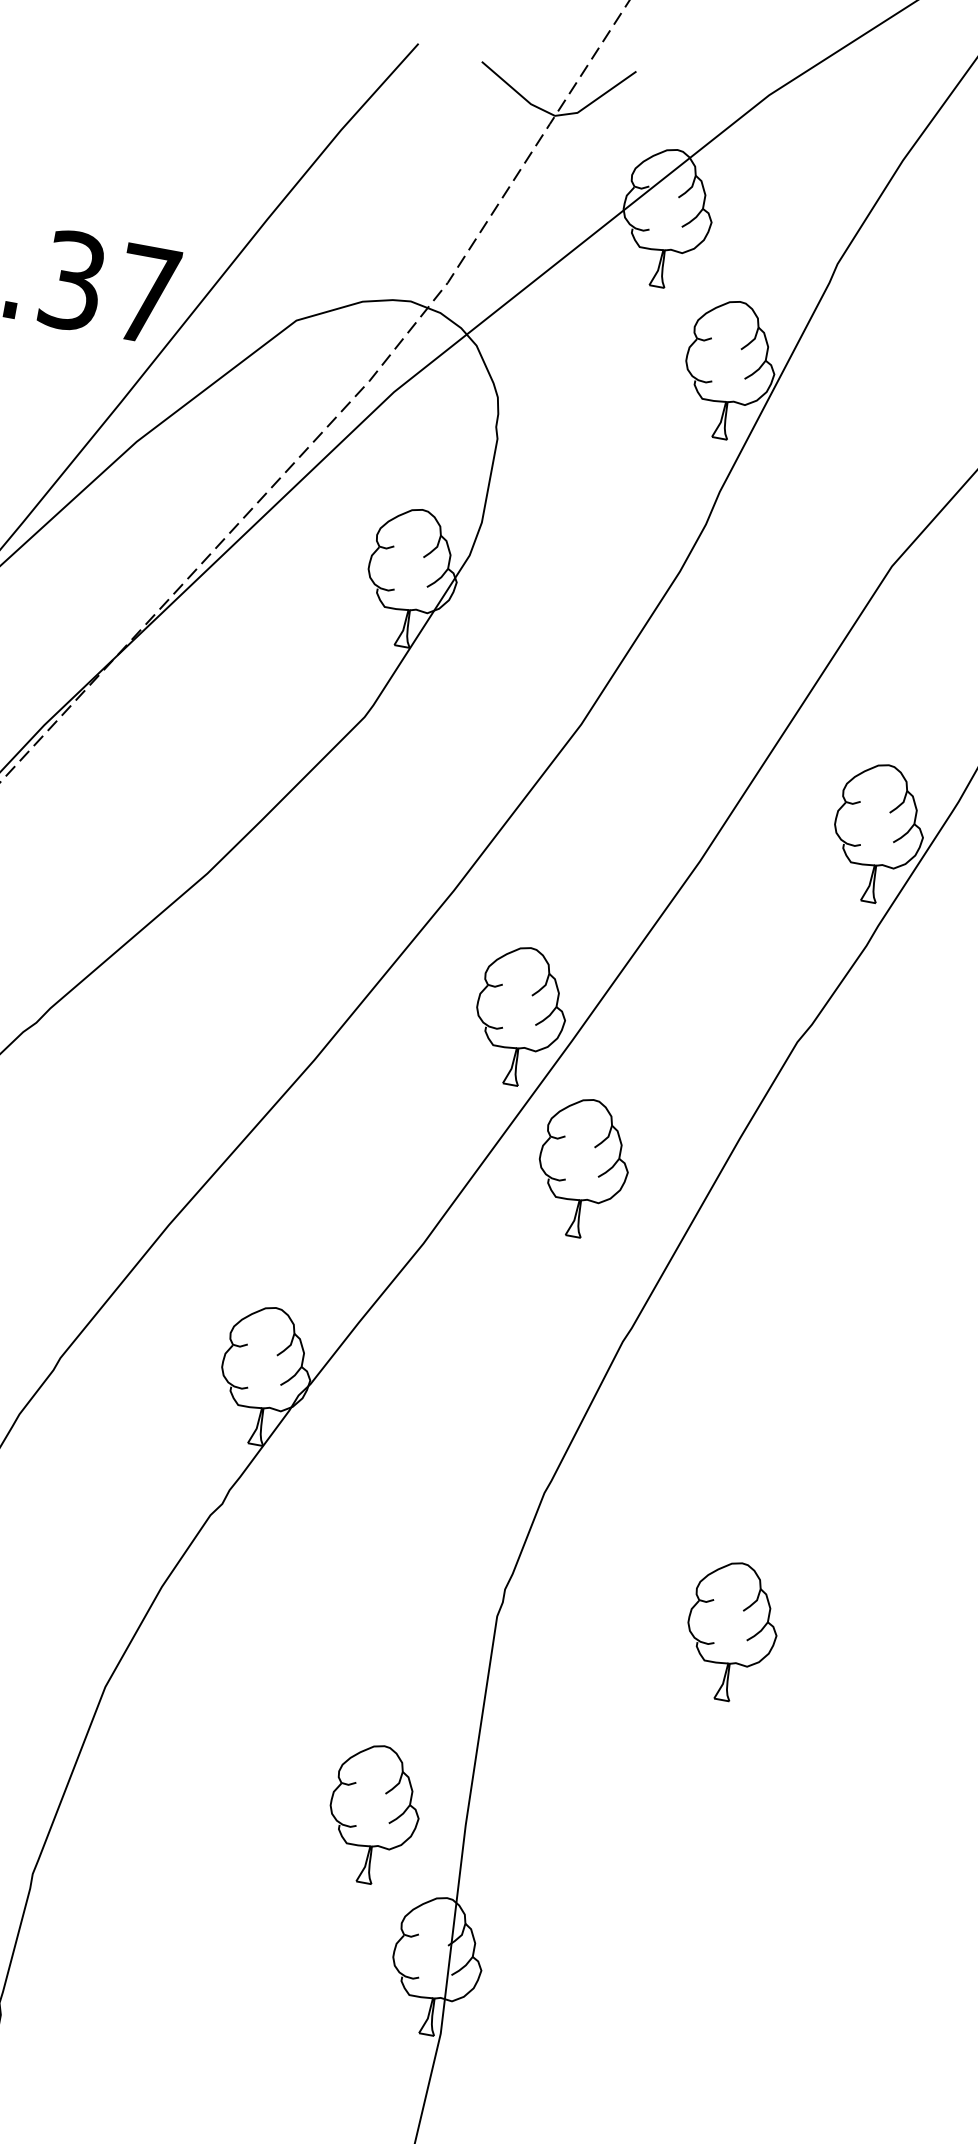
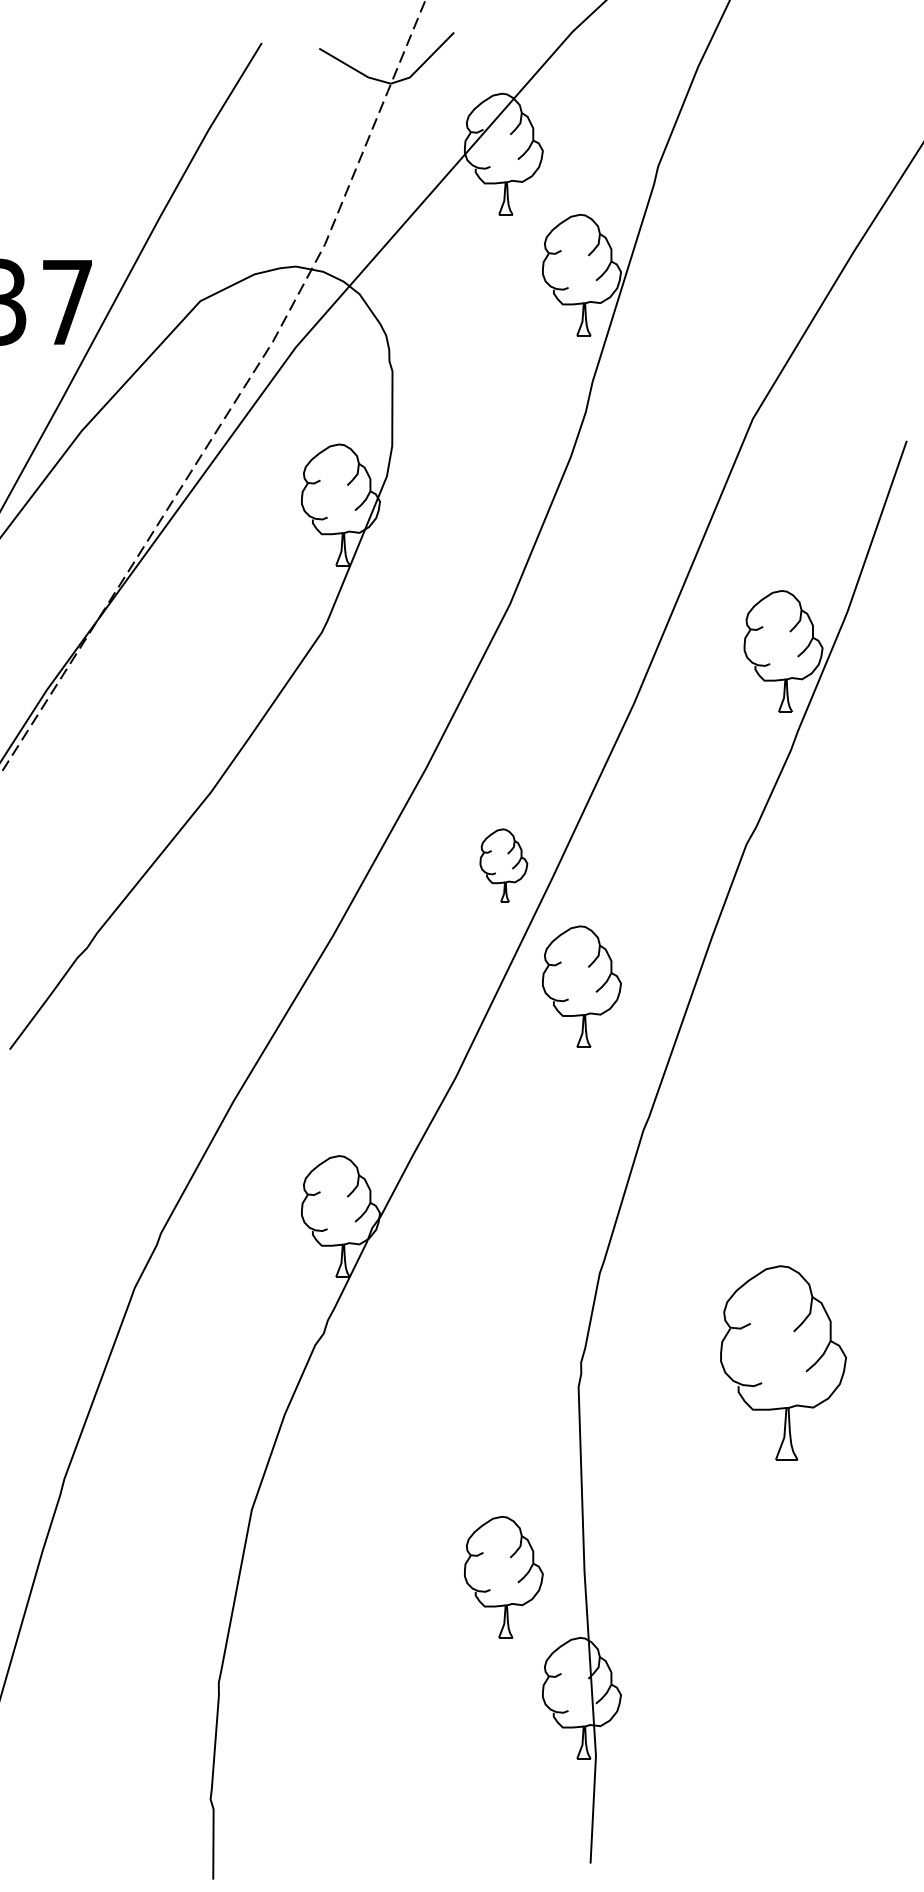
part: (520, 1015) -> (503, 865), size x0.6
part: (732, 1631) -> (783, 1362), size x1.6

